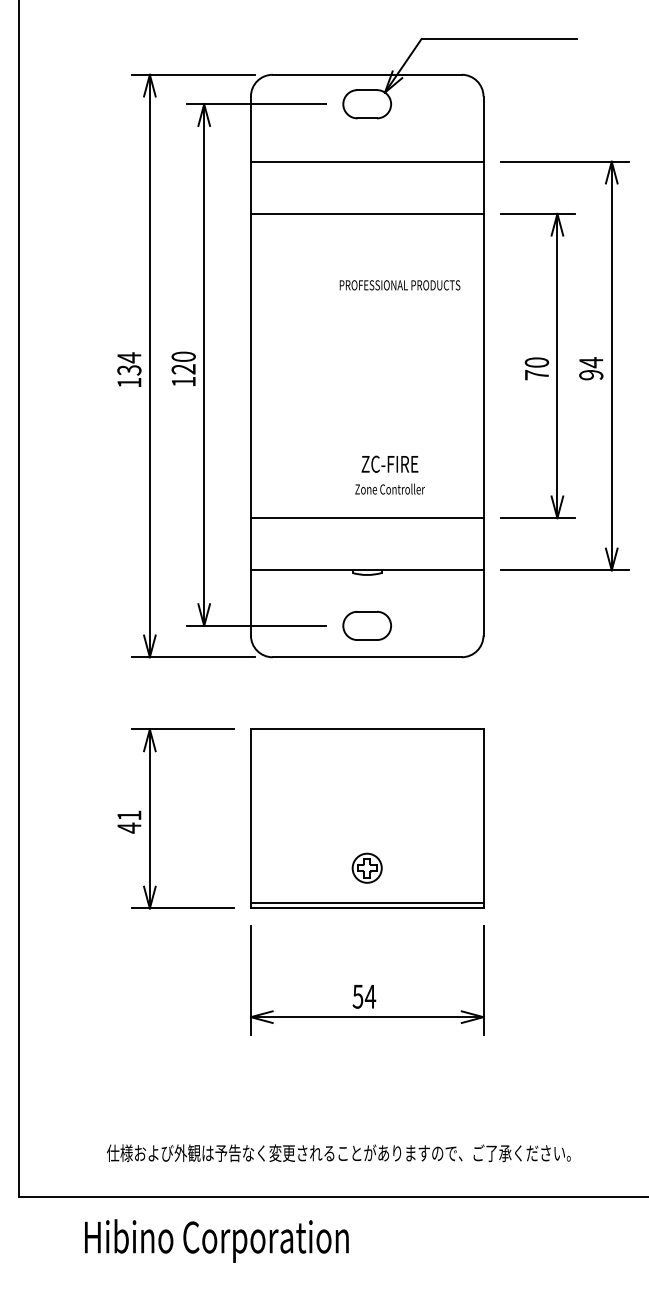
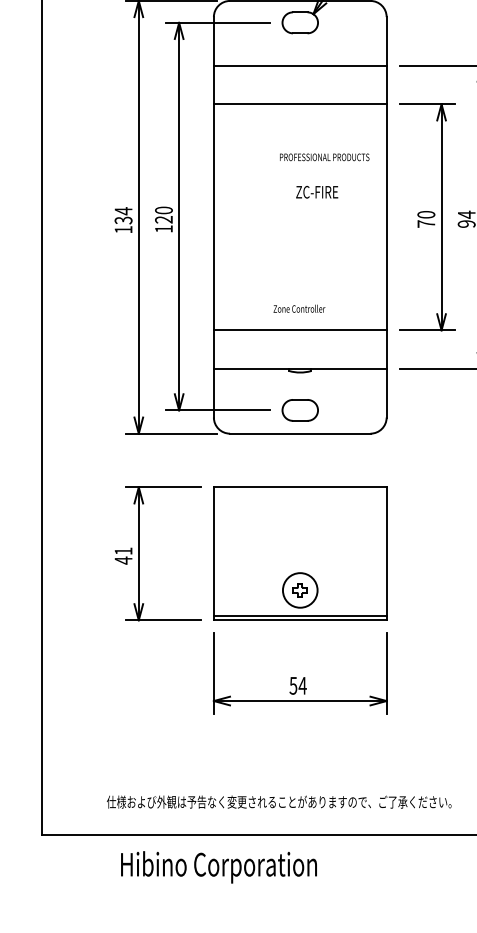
text: (389, 463) -> (316, 191), moved
text: (389, 488) -> (298, 308), moved
circle: (366, 867) -> (299, 589), size x1.6
text: (216, 1240) -> (218, 866), moved

